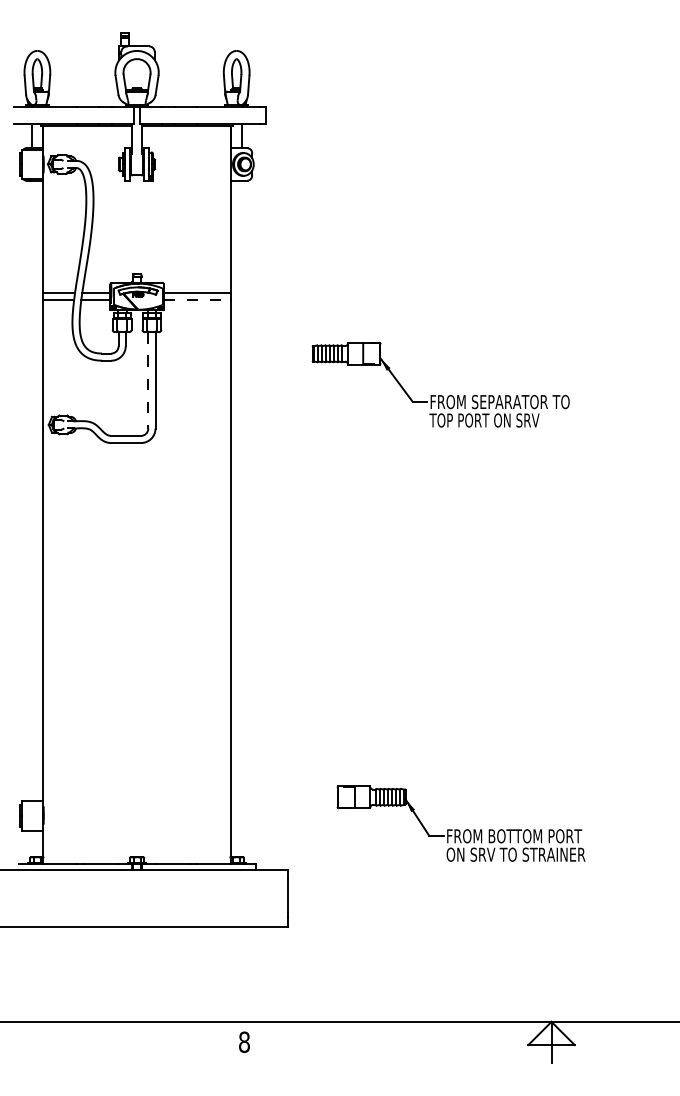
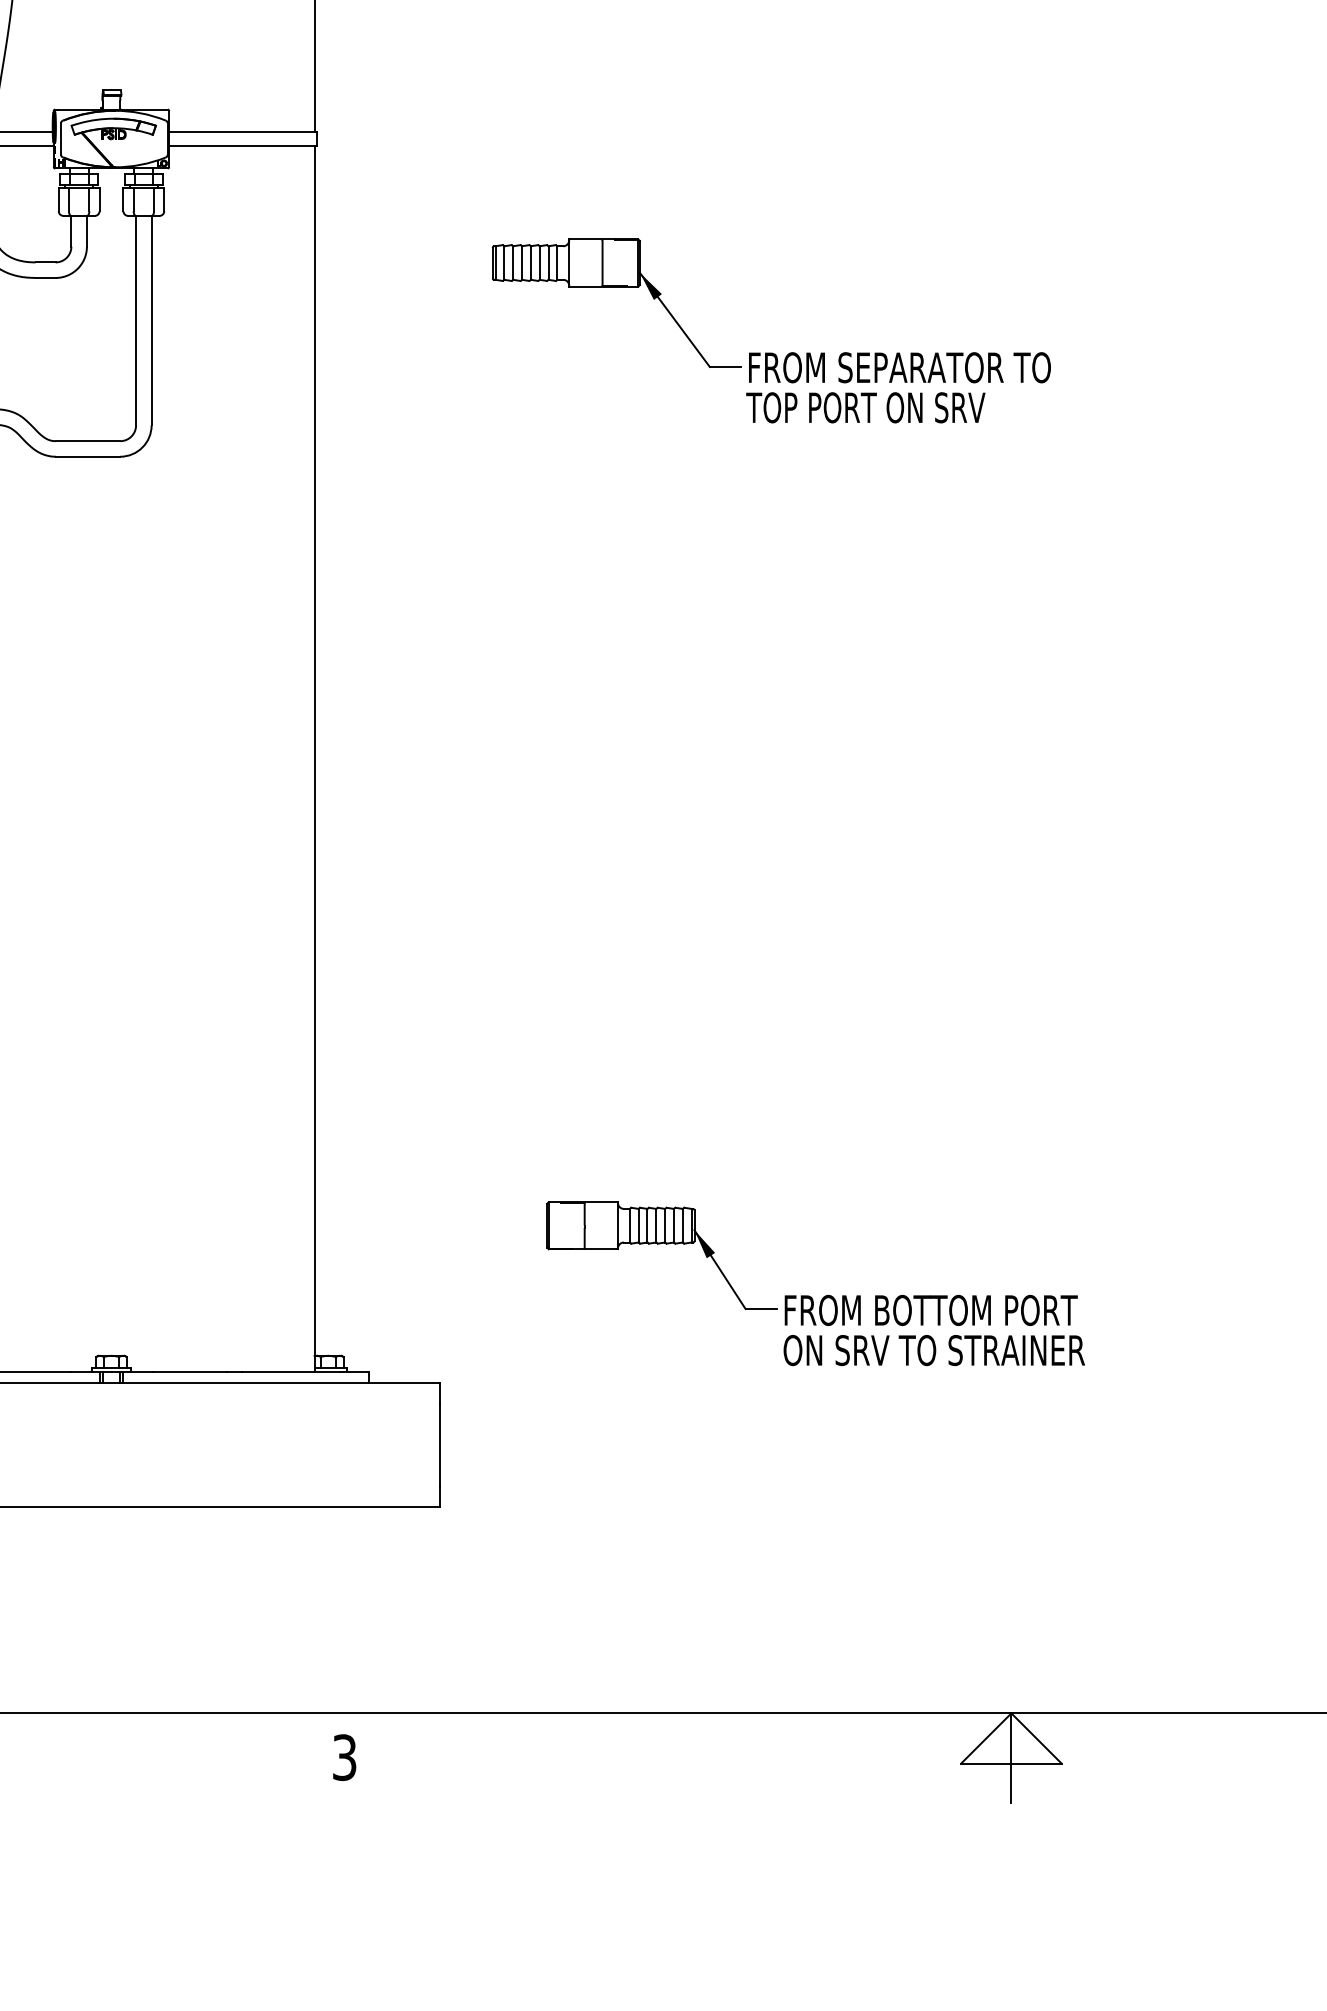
line: (197, 300) -> (242, 147), dashed -> solid
line: (148, 380) -> (136, 320), dashed -> solid
text: (244, 1041) -> (344, 1755), 8 -> 3

